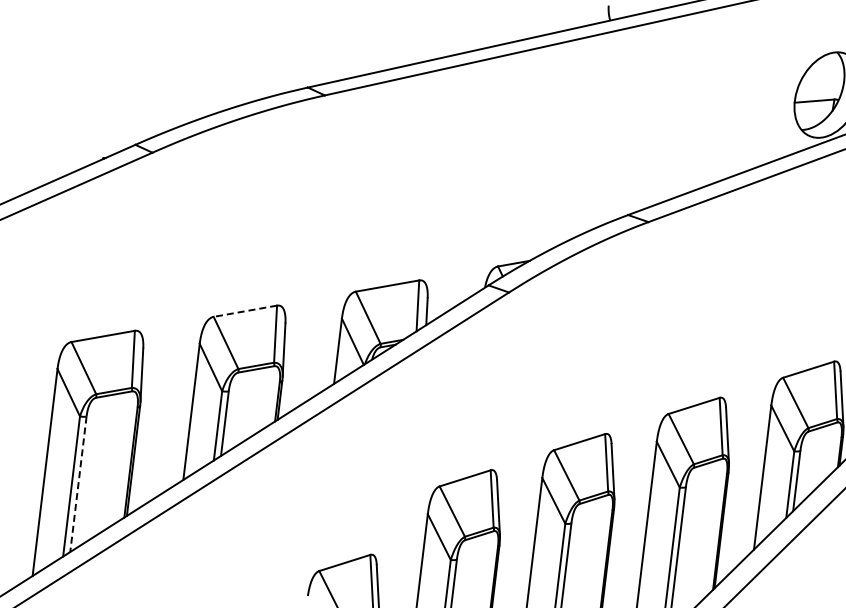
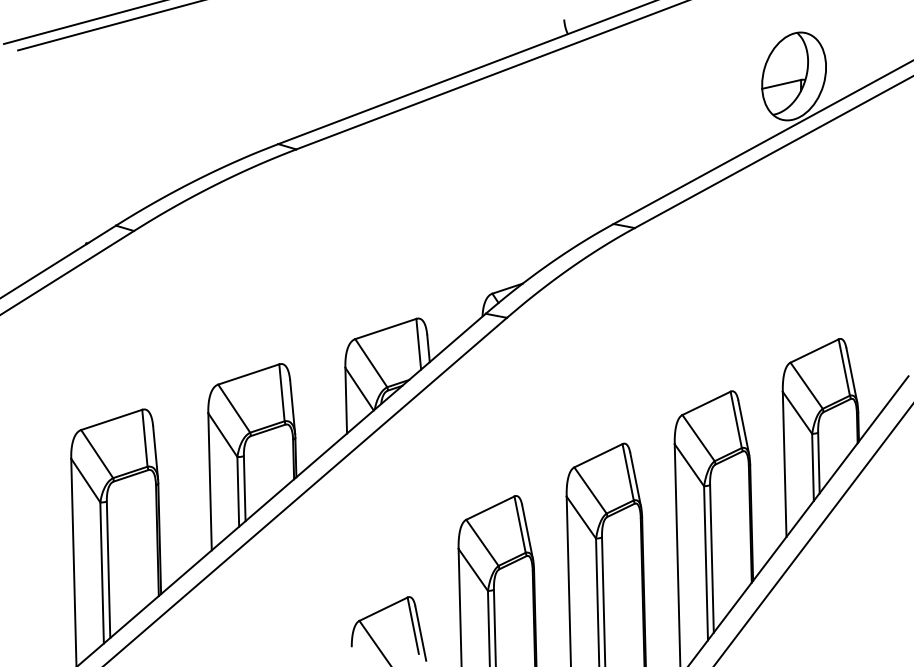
line: (245, 311) -> (248, 374), dashed -> solid
line: (78, 484) -> (108, 570), dashed -> solid

